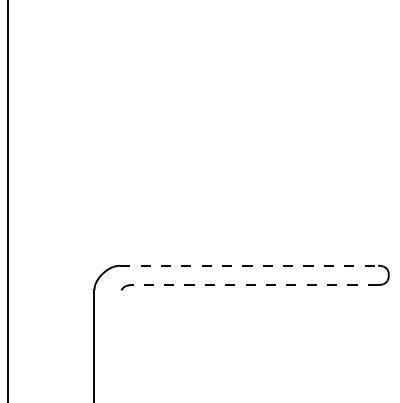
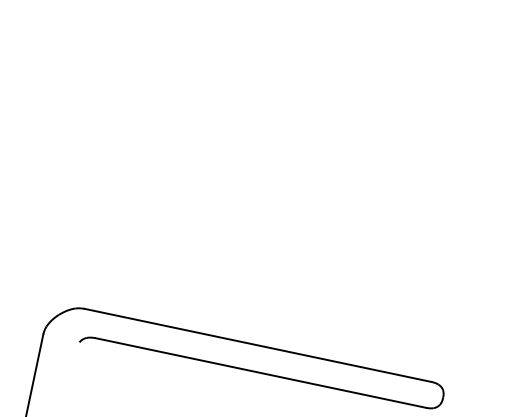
line: (249, 265) -> (258, 345), dashed -> solid
line: (255, 285) -> (261, 373), dashed -> solid

